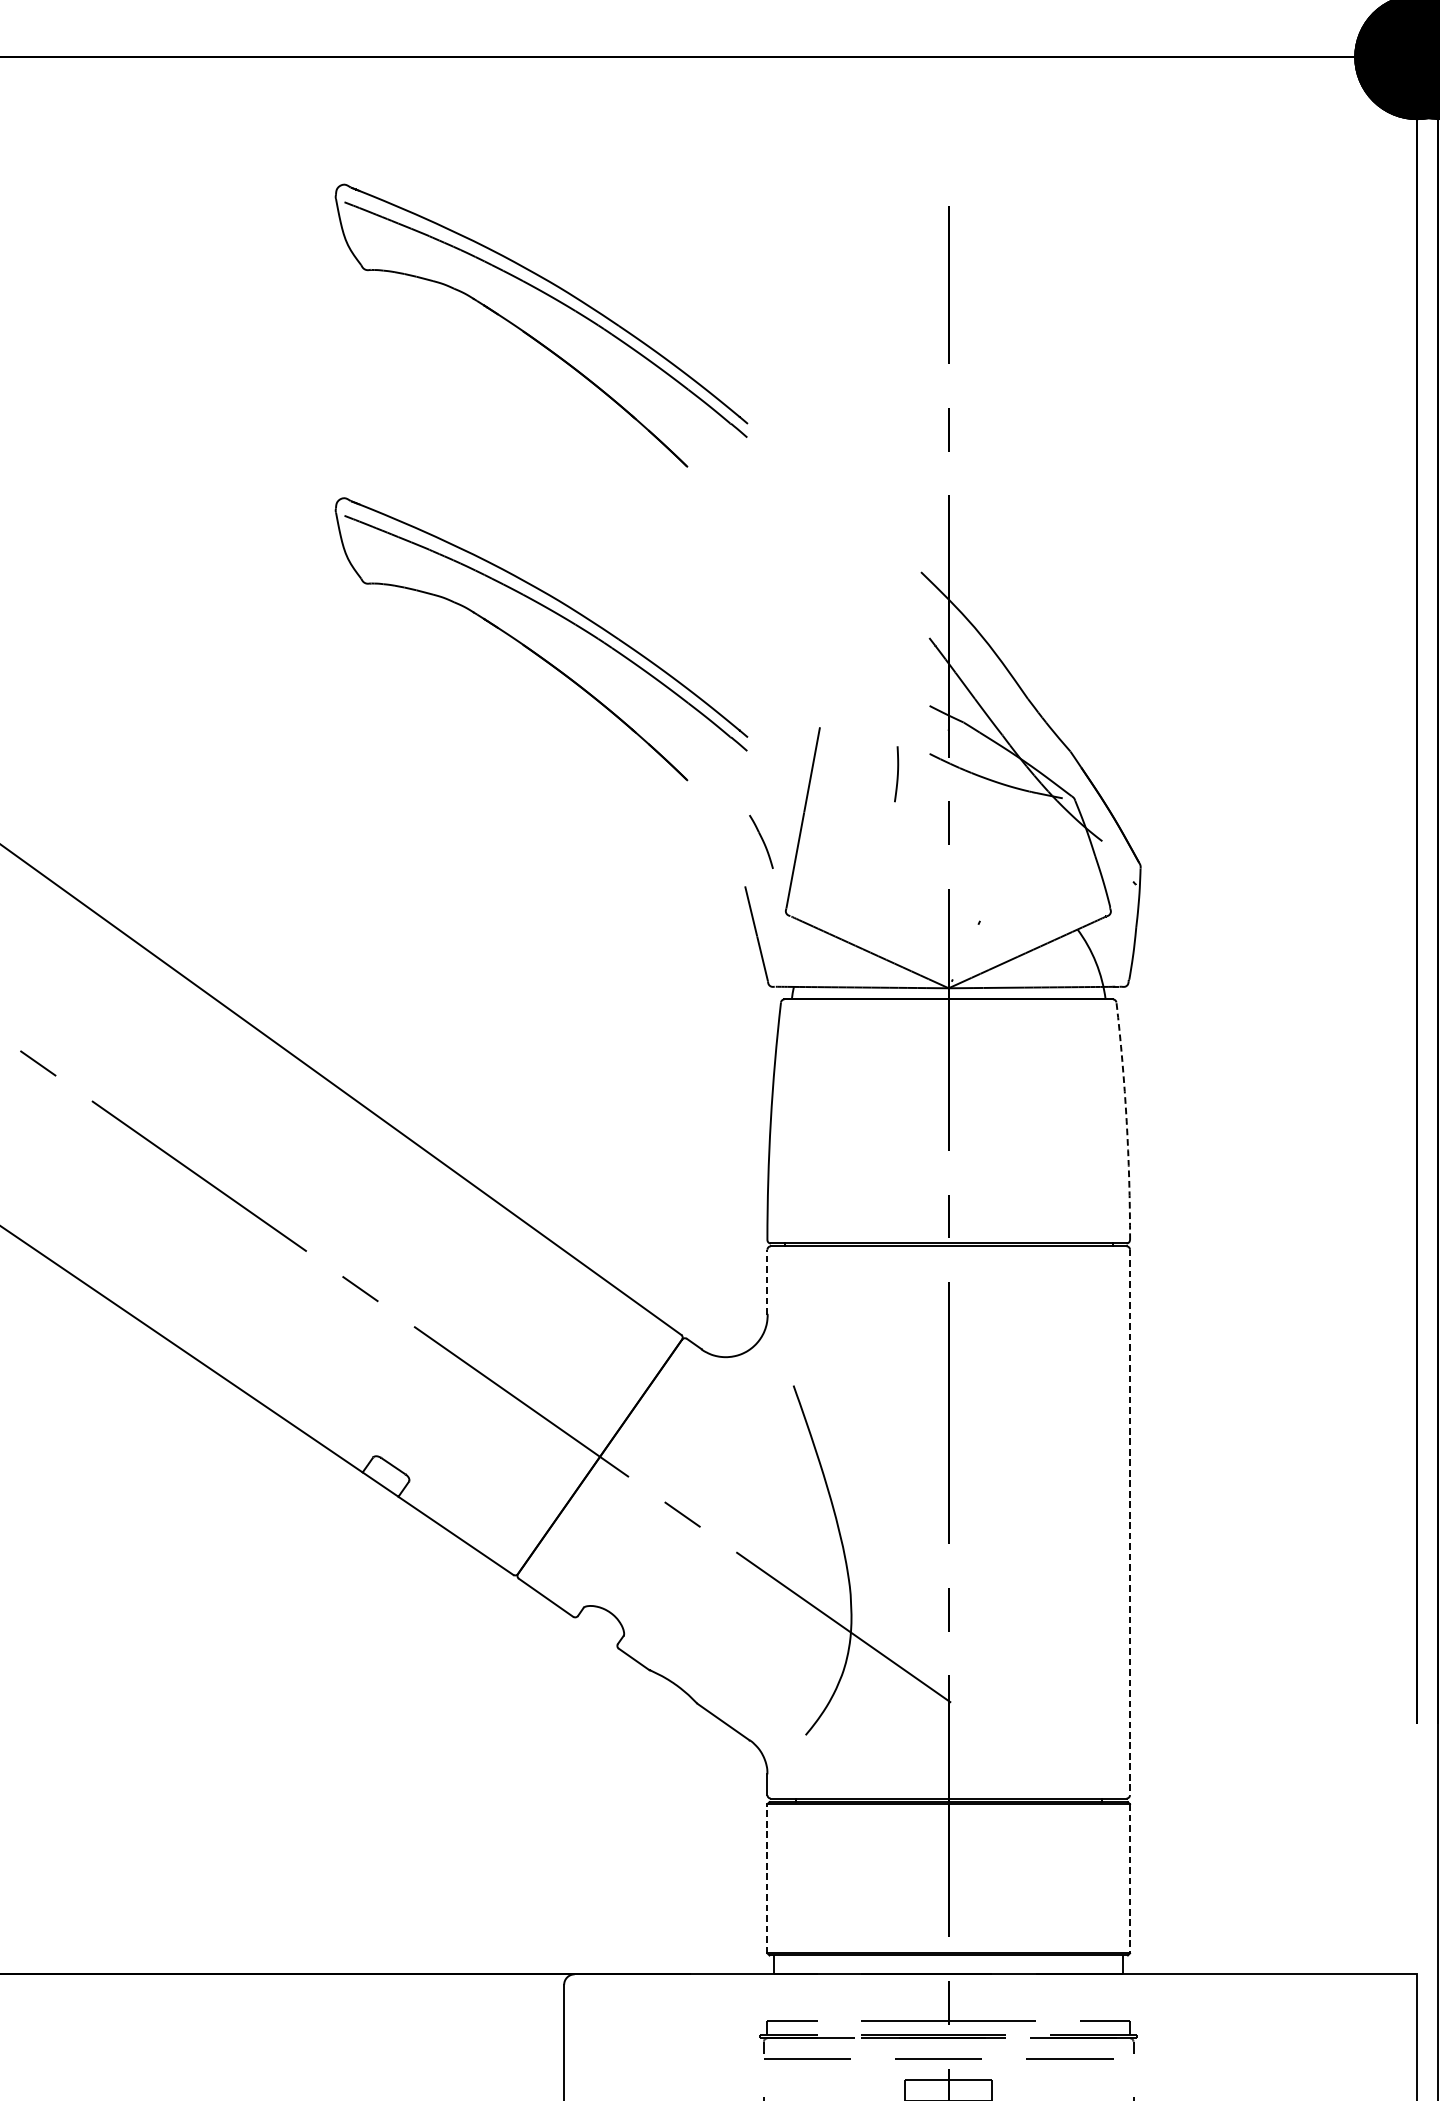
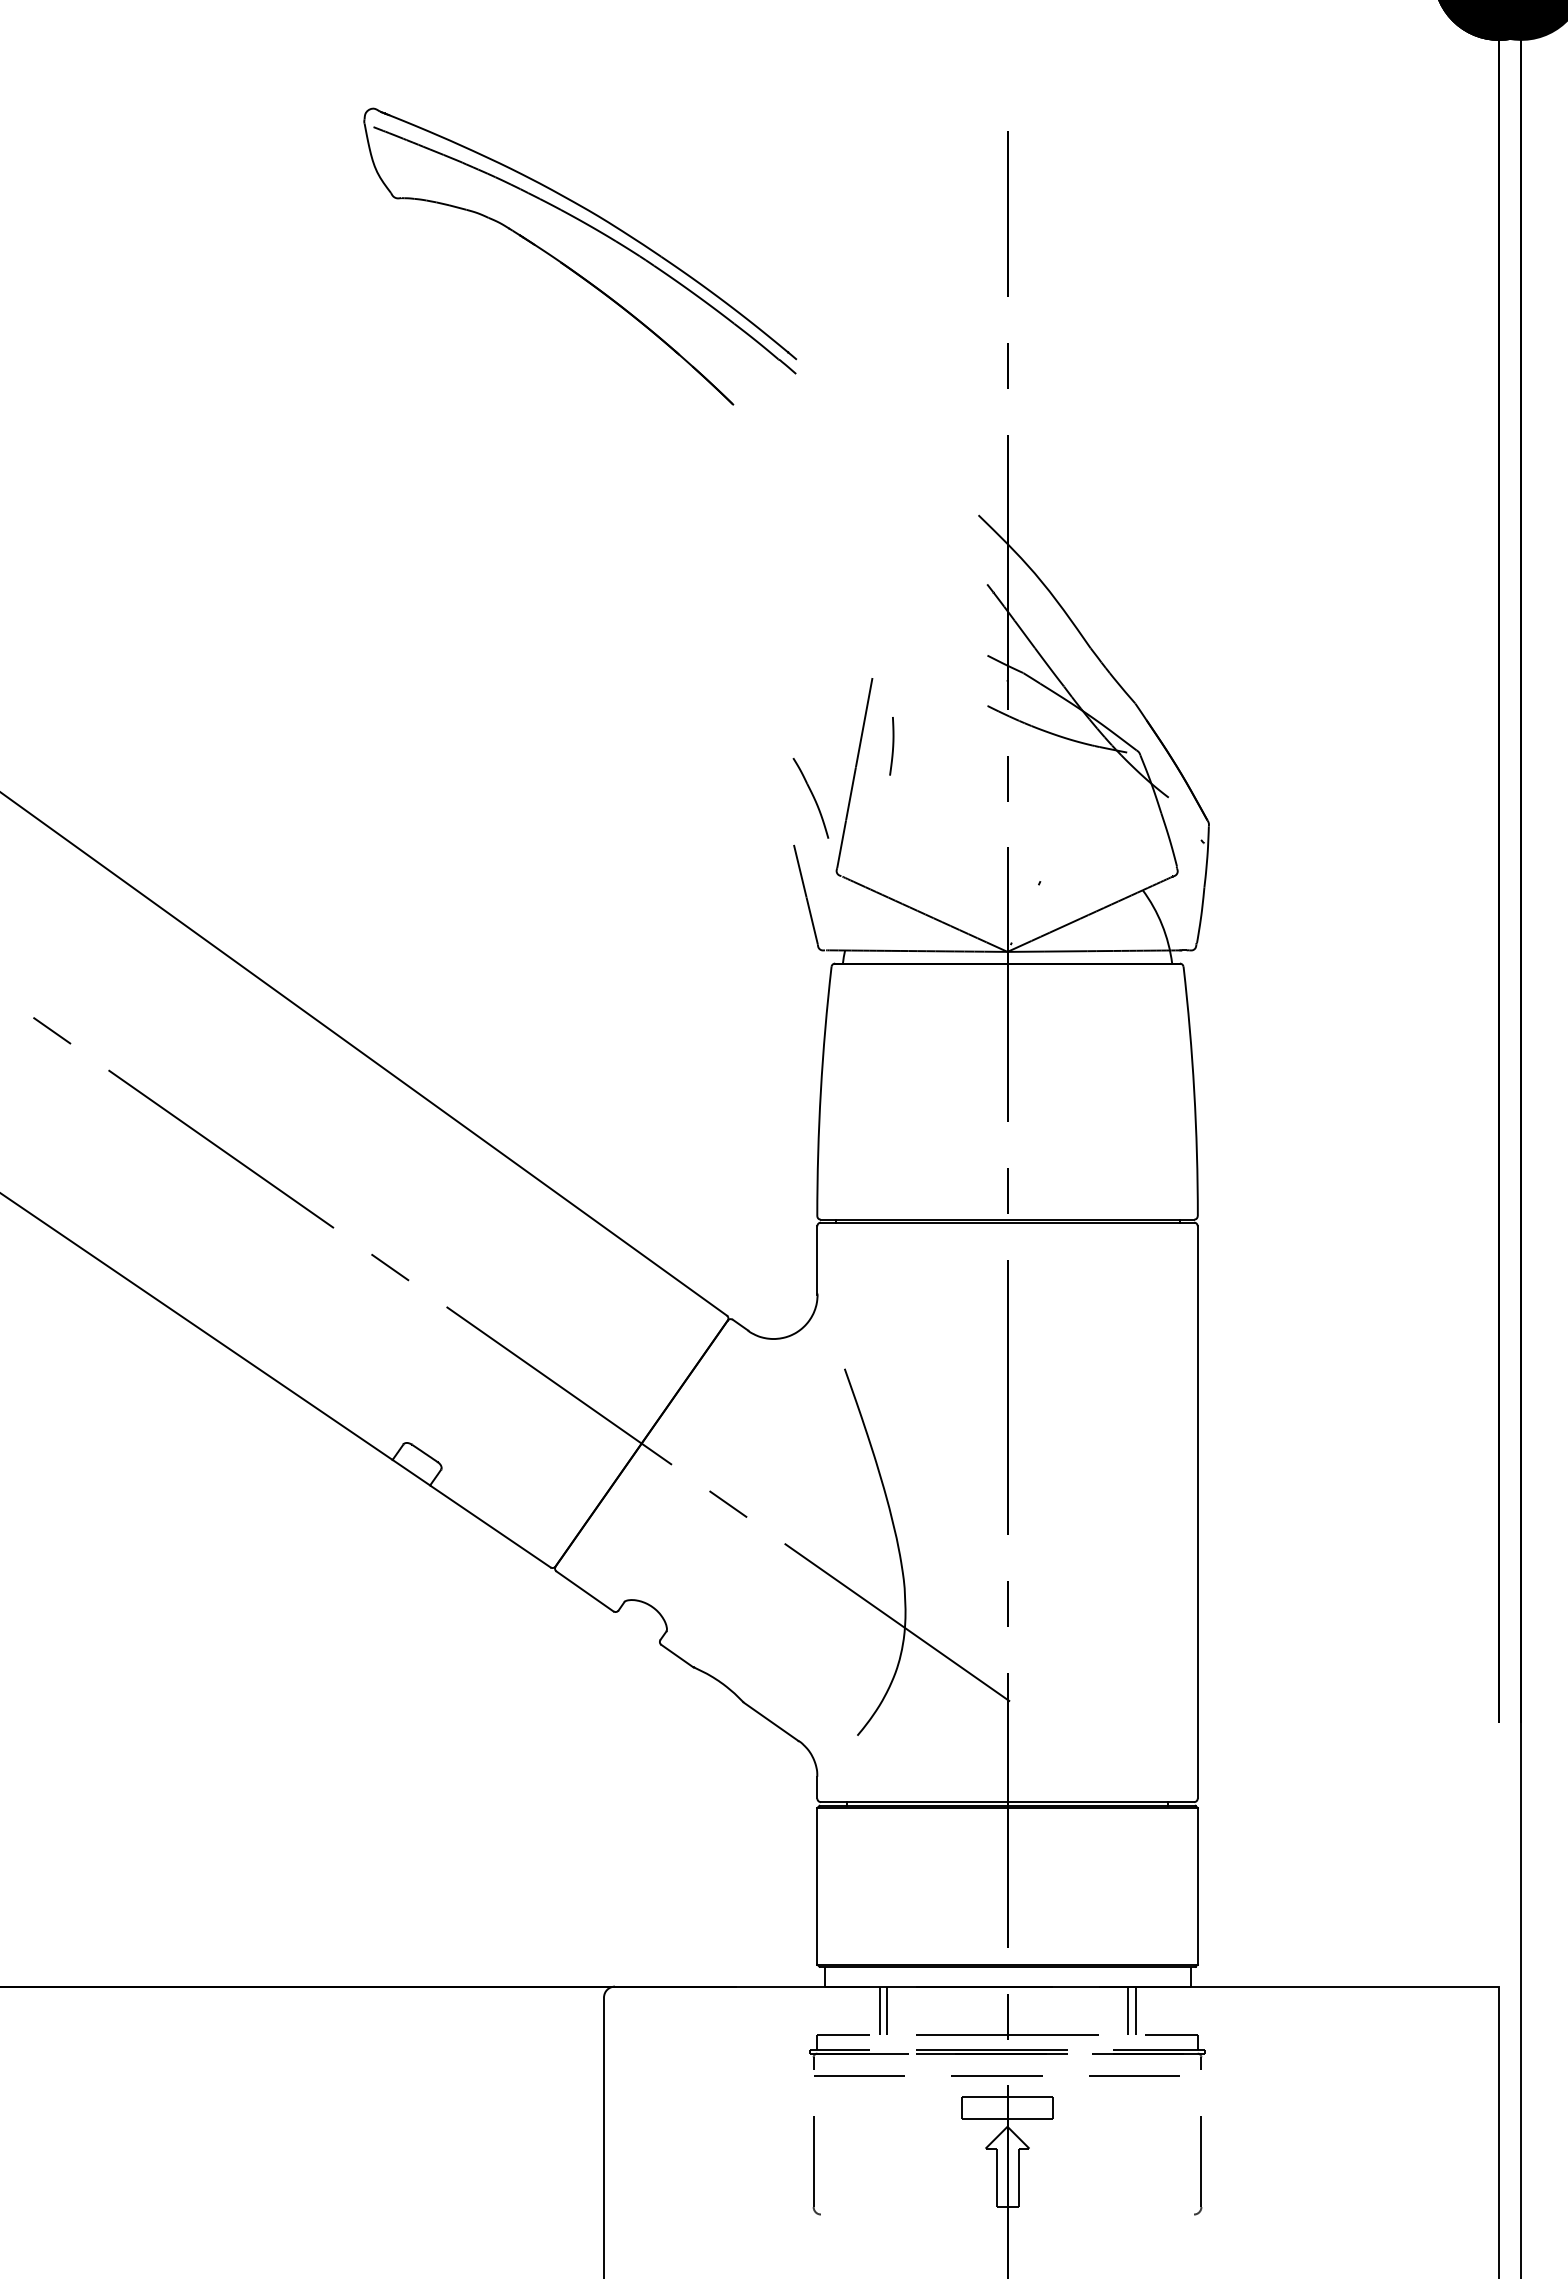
part: (532, 649) -> (570, 596), removed
curve: (897, 774) -> (892, 746), moved
part: (760, 842) -> (810, 798), size x1.43
arc: (1126, 1121) -> (1194, 1091), dashed -> solid
line: (767, 1281) -> (817, 1259), dashed -> solid
line: (1129, 1522) -> (1197, 1512), dashed -> solid
line: (767, 1877) -> (817, 1885), dashed -> solid
line: (1129, 1878) -> (1197, 1886), dashed -> solid
line: (826, 1997) -> (879, 2010), added
line: (833, 1997) -> (886, 2010), added
line: (1063, 1997) -> (1128, 2010), added
line: (1070, 1997) -> (1135, 2010), added

